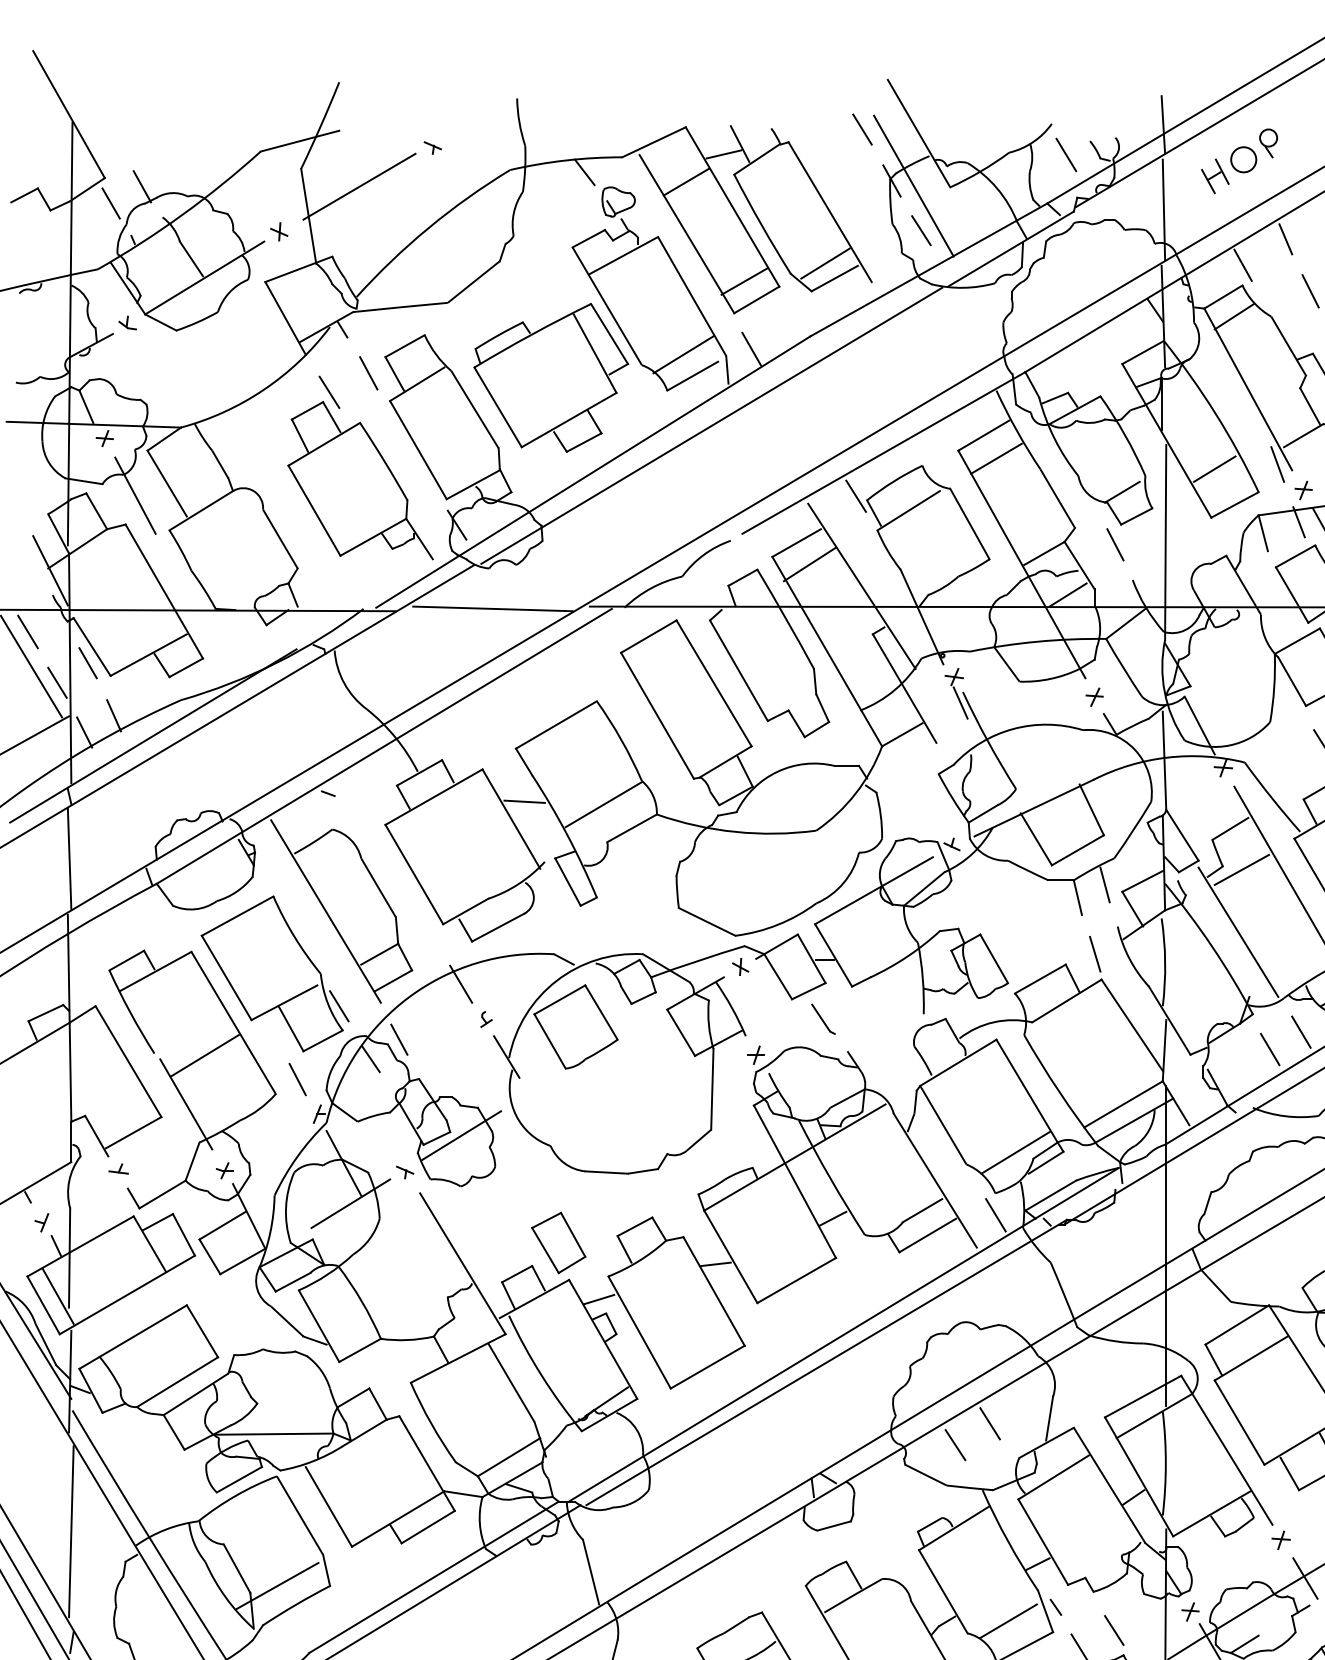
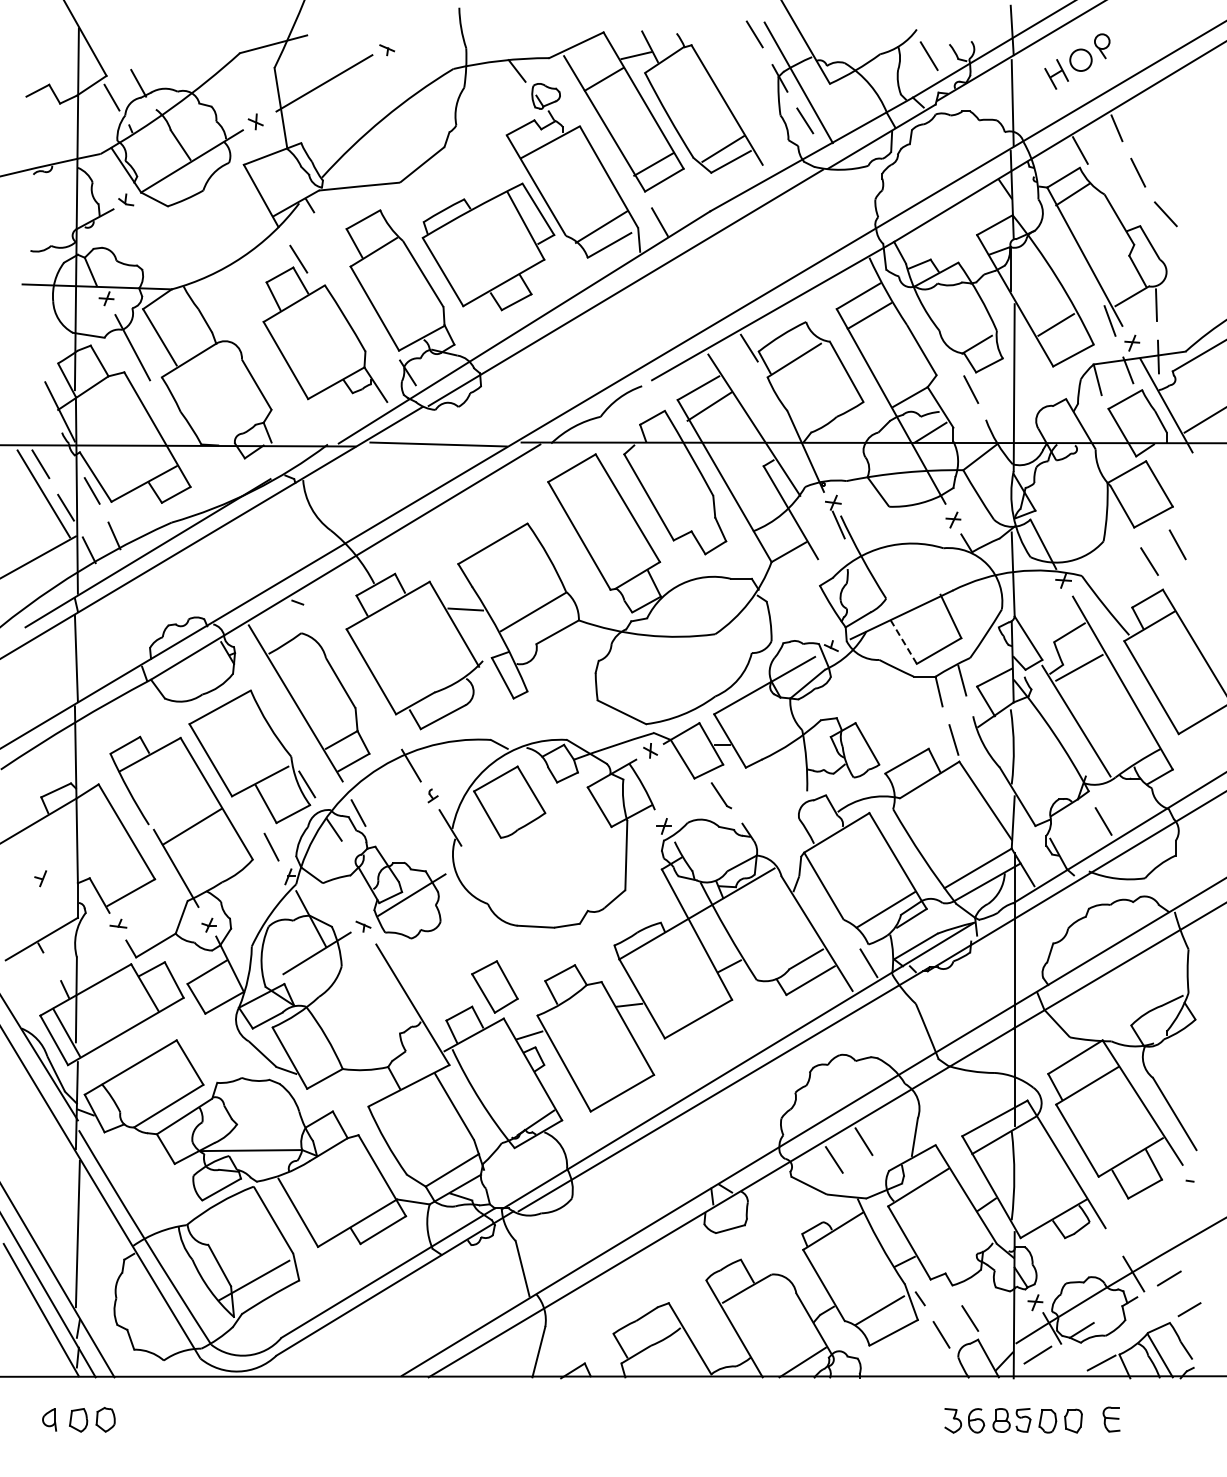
line: (367, 372) -> (331, 242), removed
line: (1036, 839) -> (903, 641), solid -> dashed
line: (1301, 1032) -> (1130, 806), removed
part: (41, 1222) -> (40, 878), moved
part: (1280, 1540) -> (1112, 1241), removed

